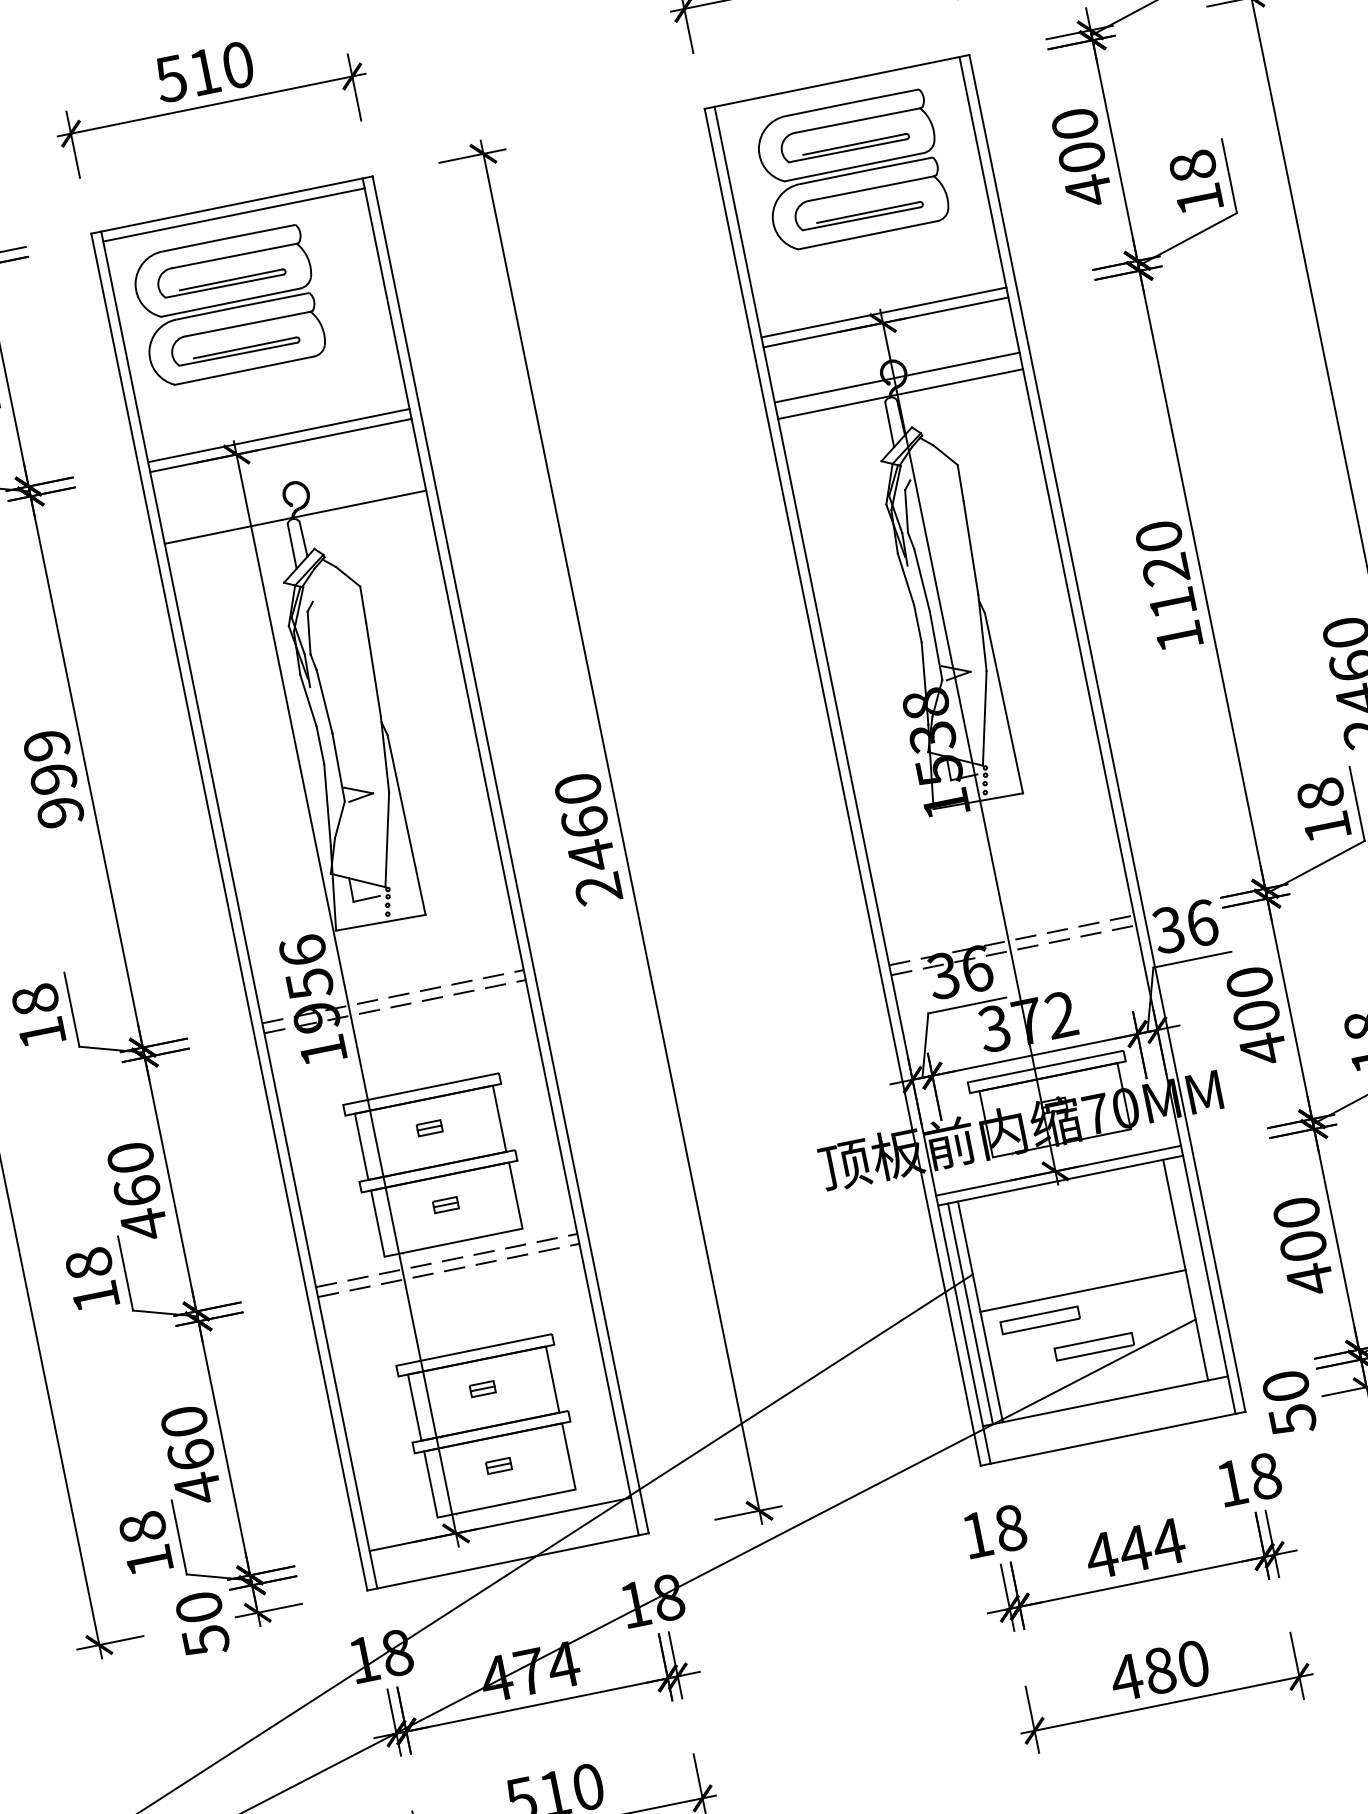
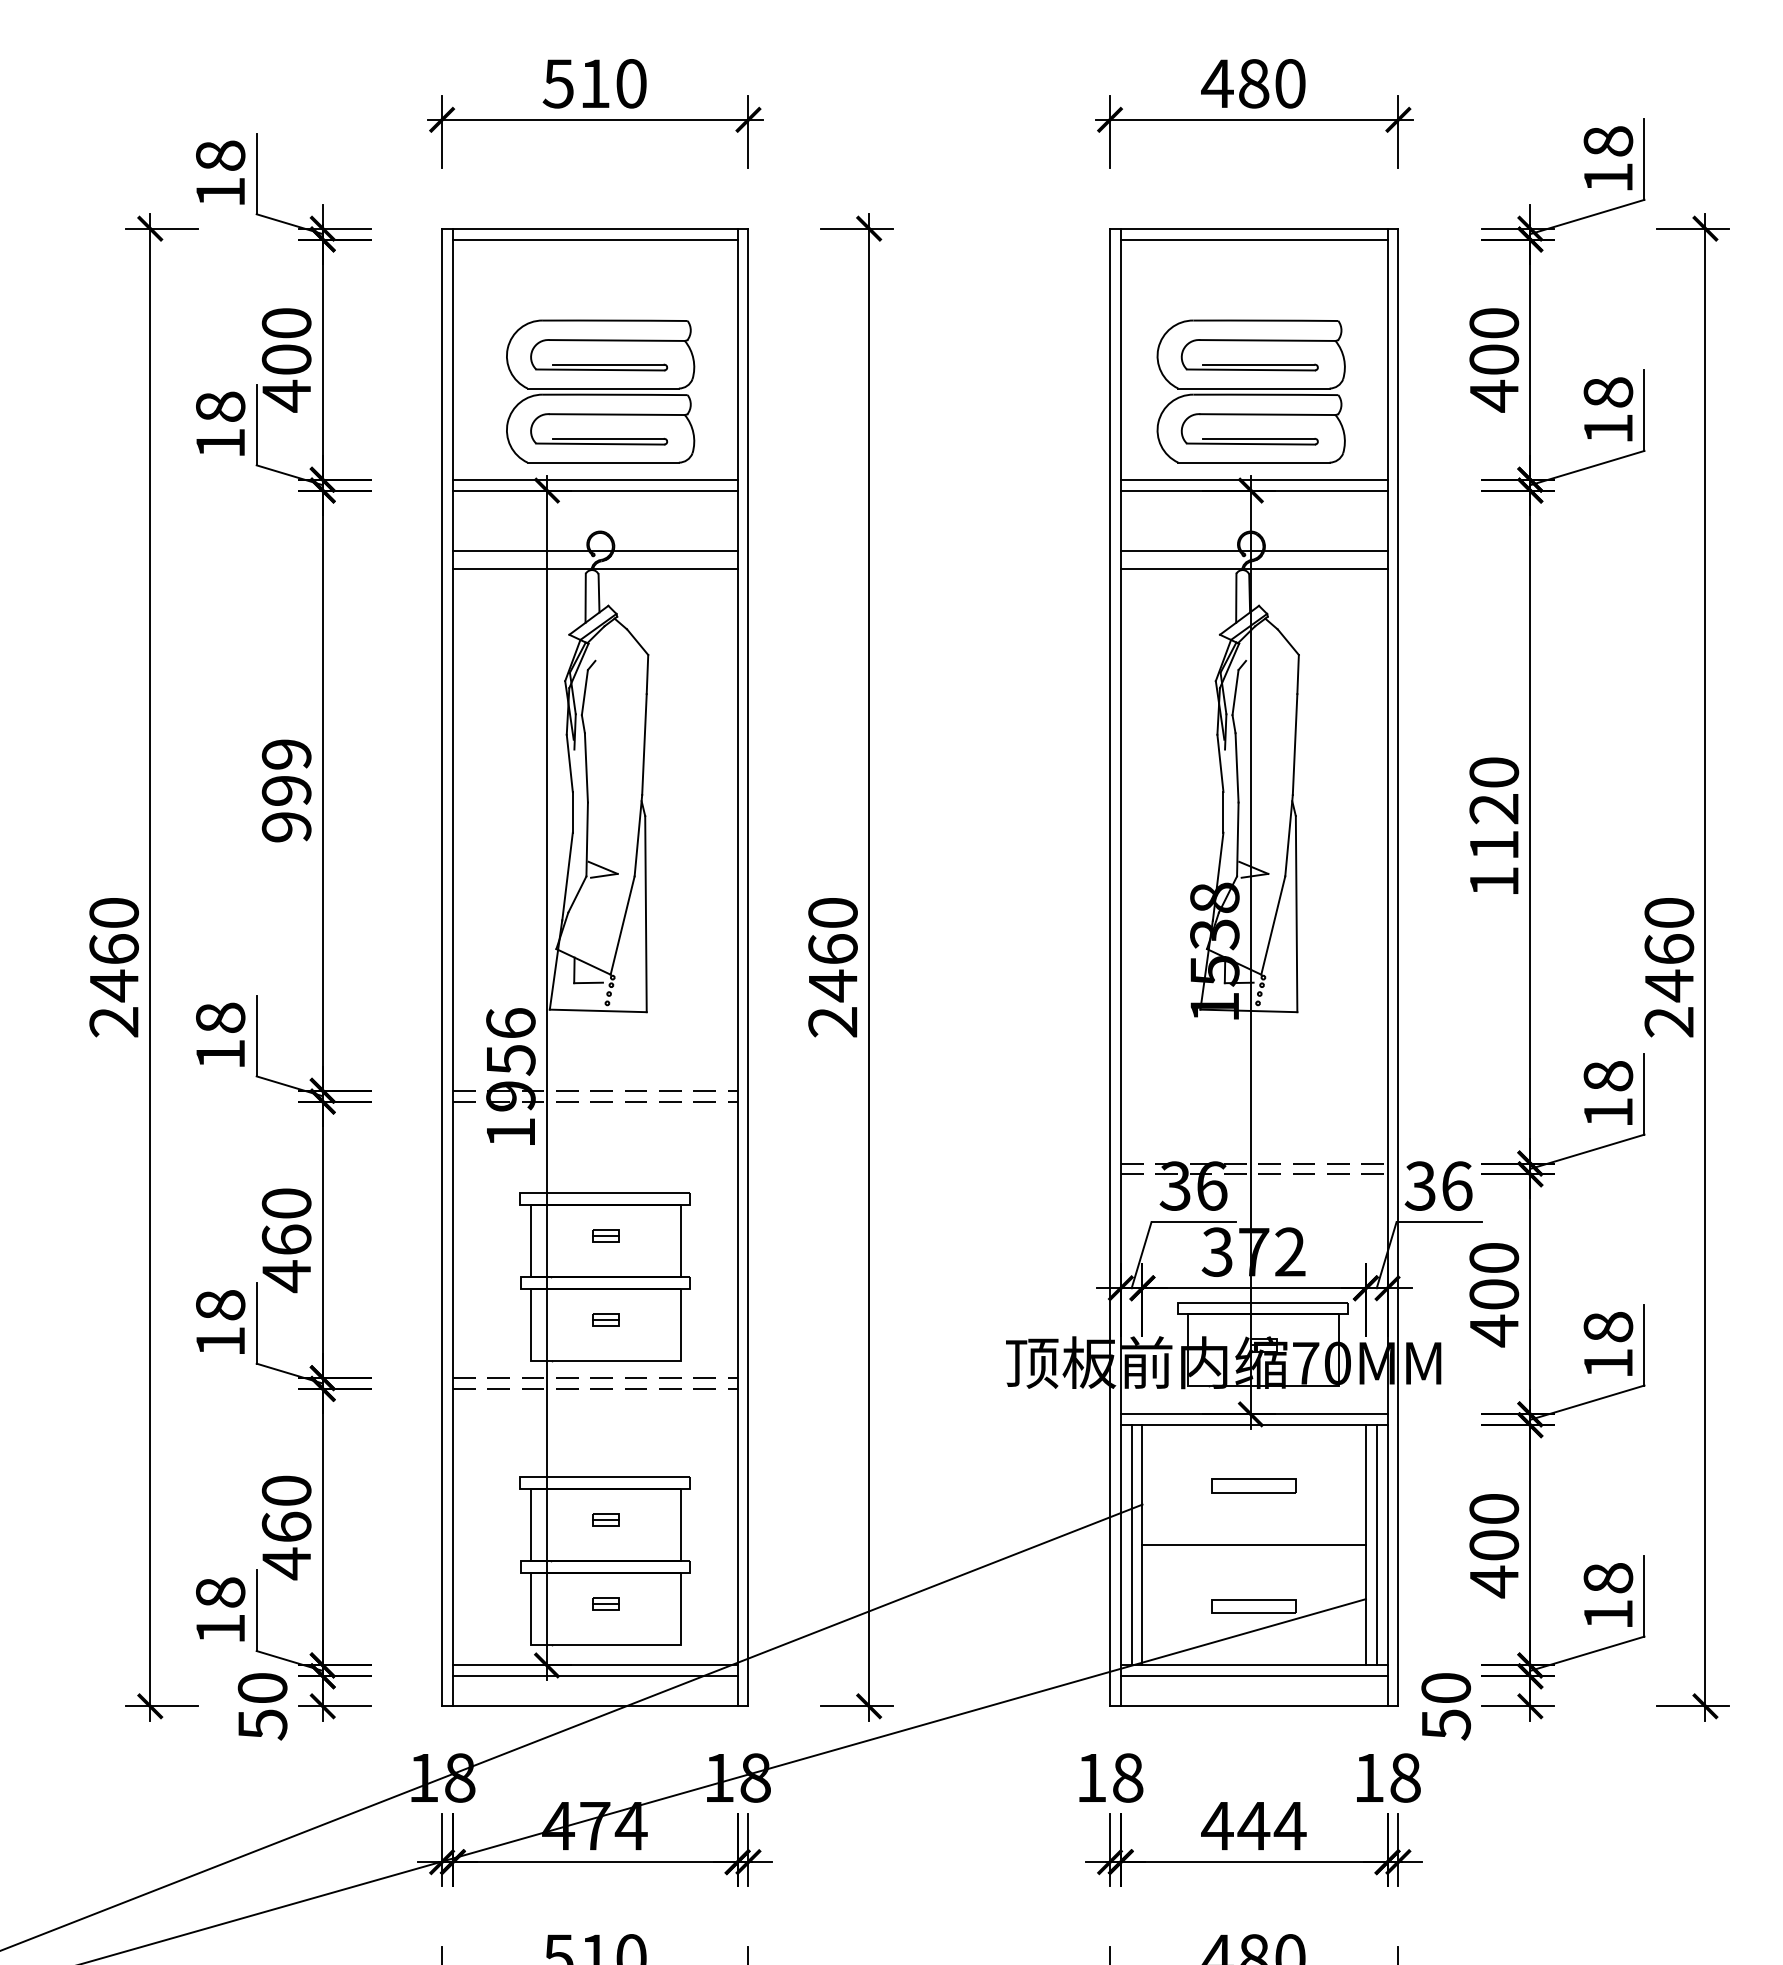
line: (838, 91) -> (1253, 239), added
part: (851, 170) -> (1250, 391), moved
part: (228, 305) -> (600, 391), moved
line: (291, 500) -> (594, 550), added
line: (1195, 1268) -> (1376, 1545), added
part: (1039, 1320) -> (1253, 1485), moved
line: (1106, 1411) -> (1253, 1676), added
line: (501, 1534) -> (594, 1676), added

